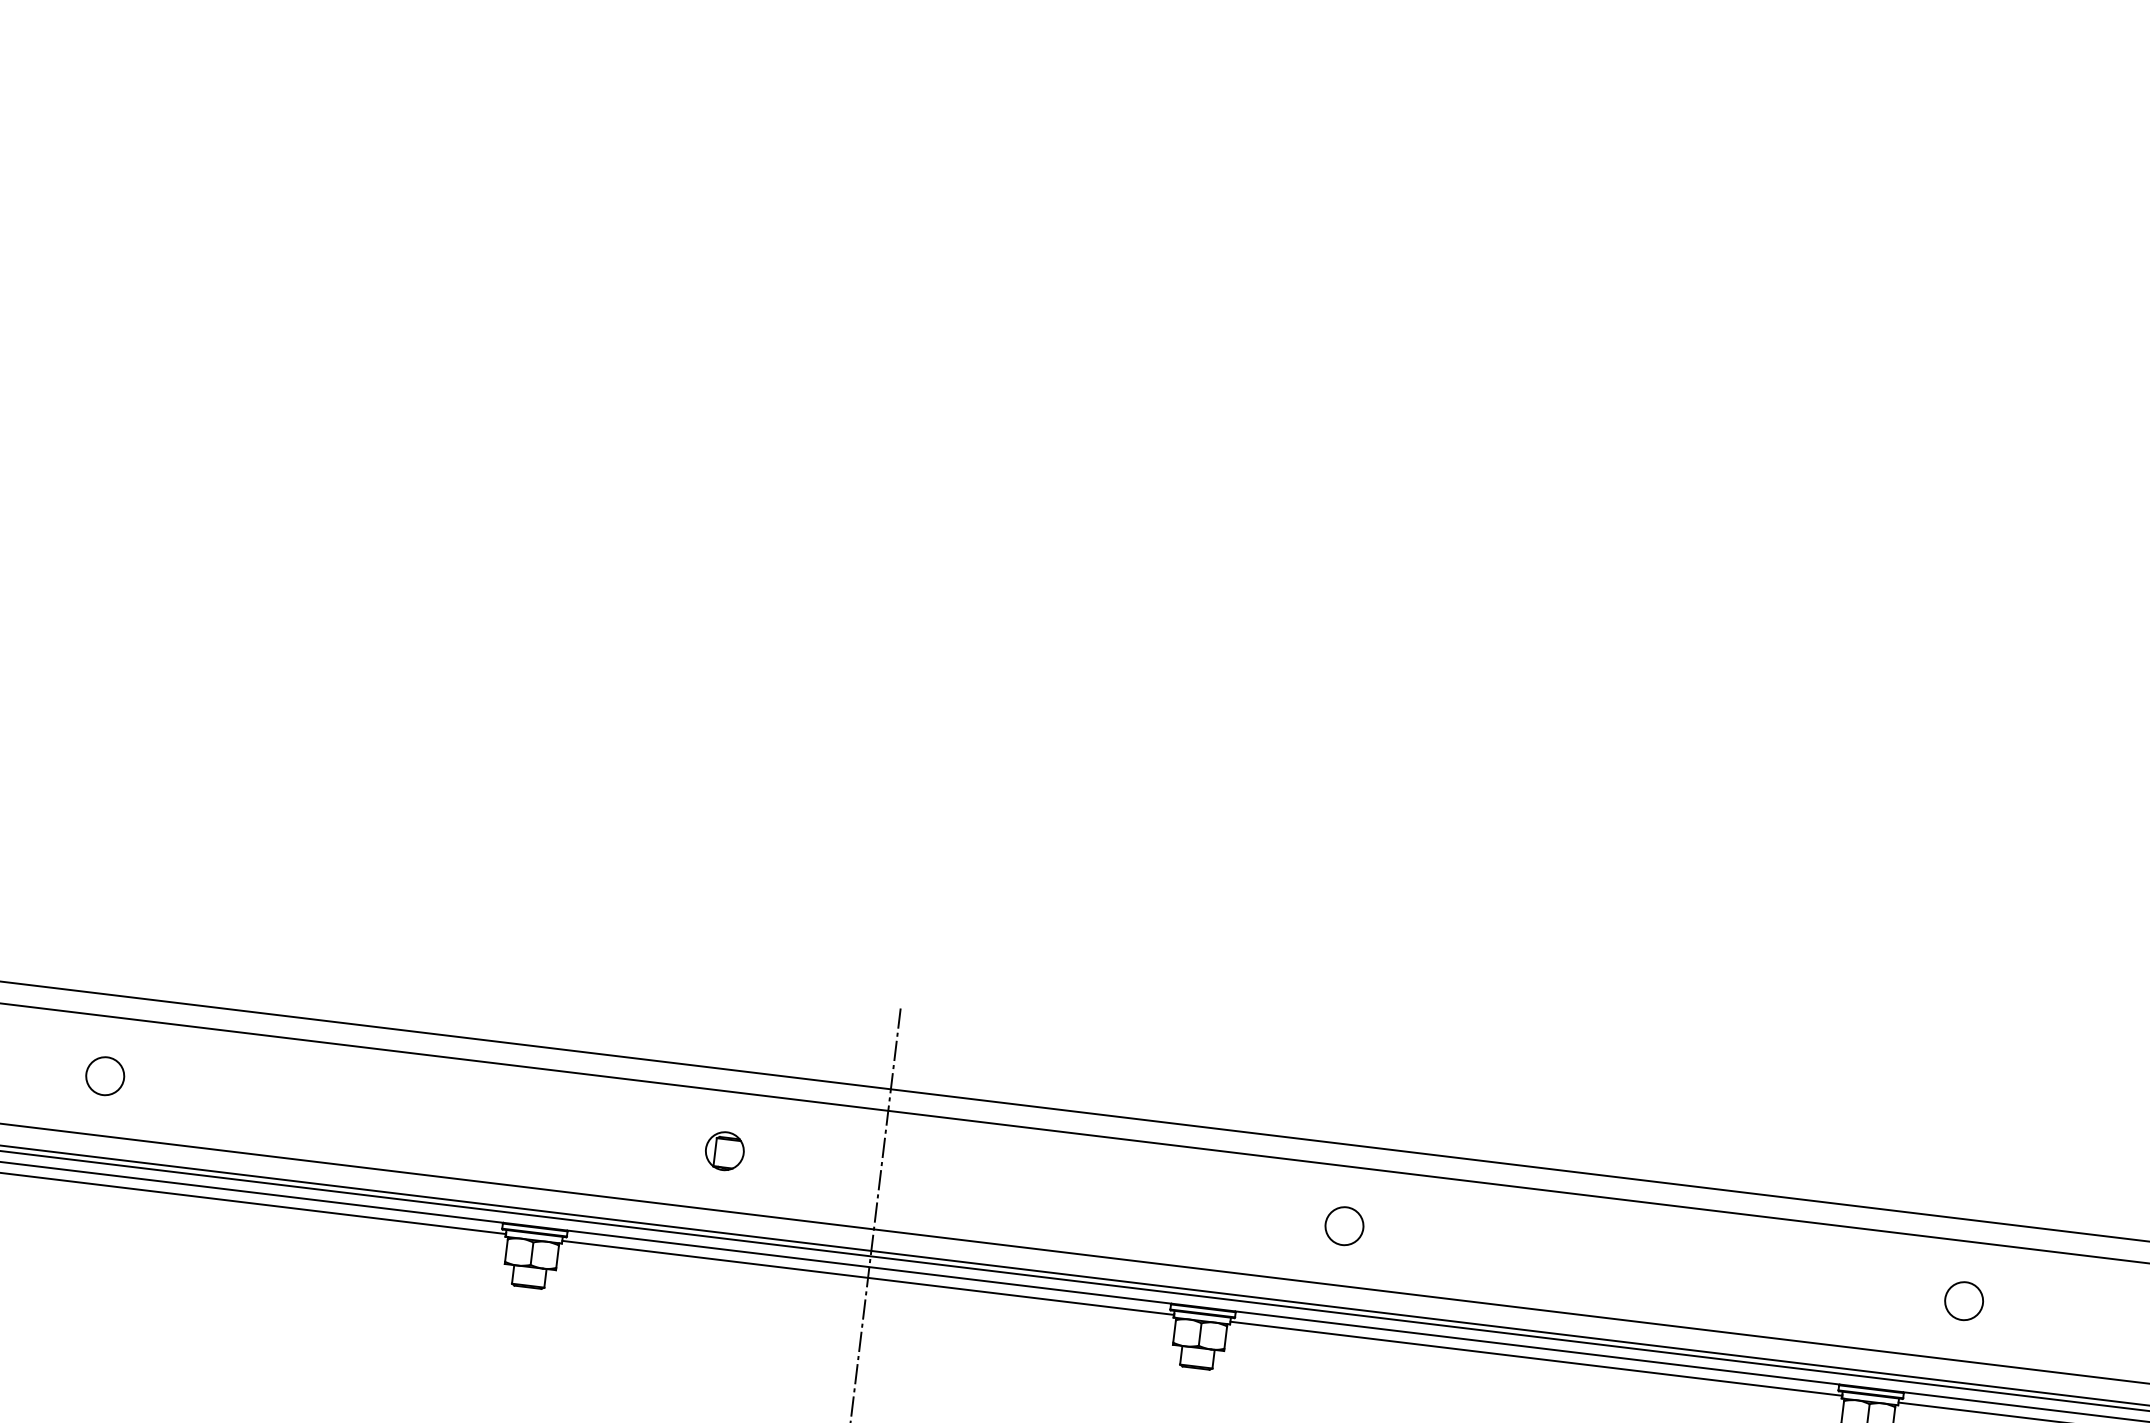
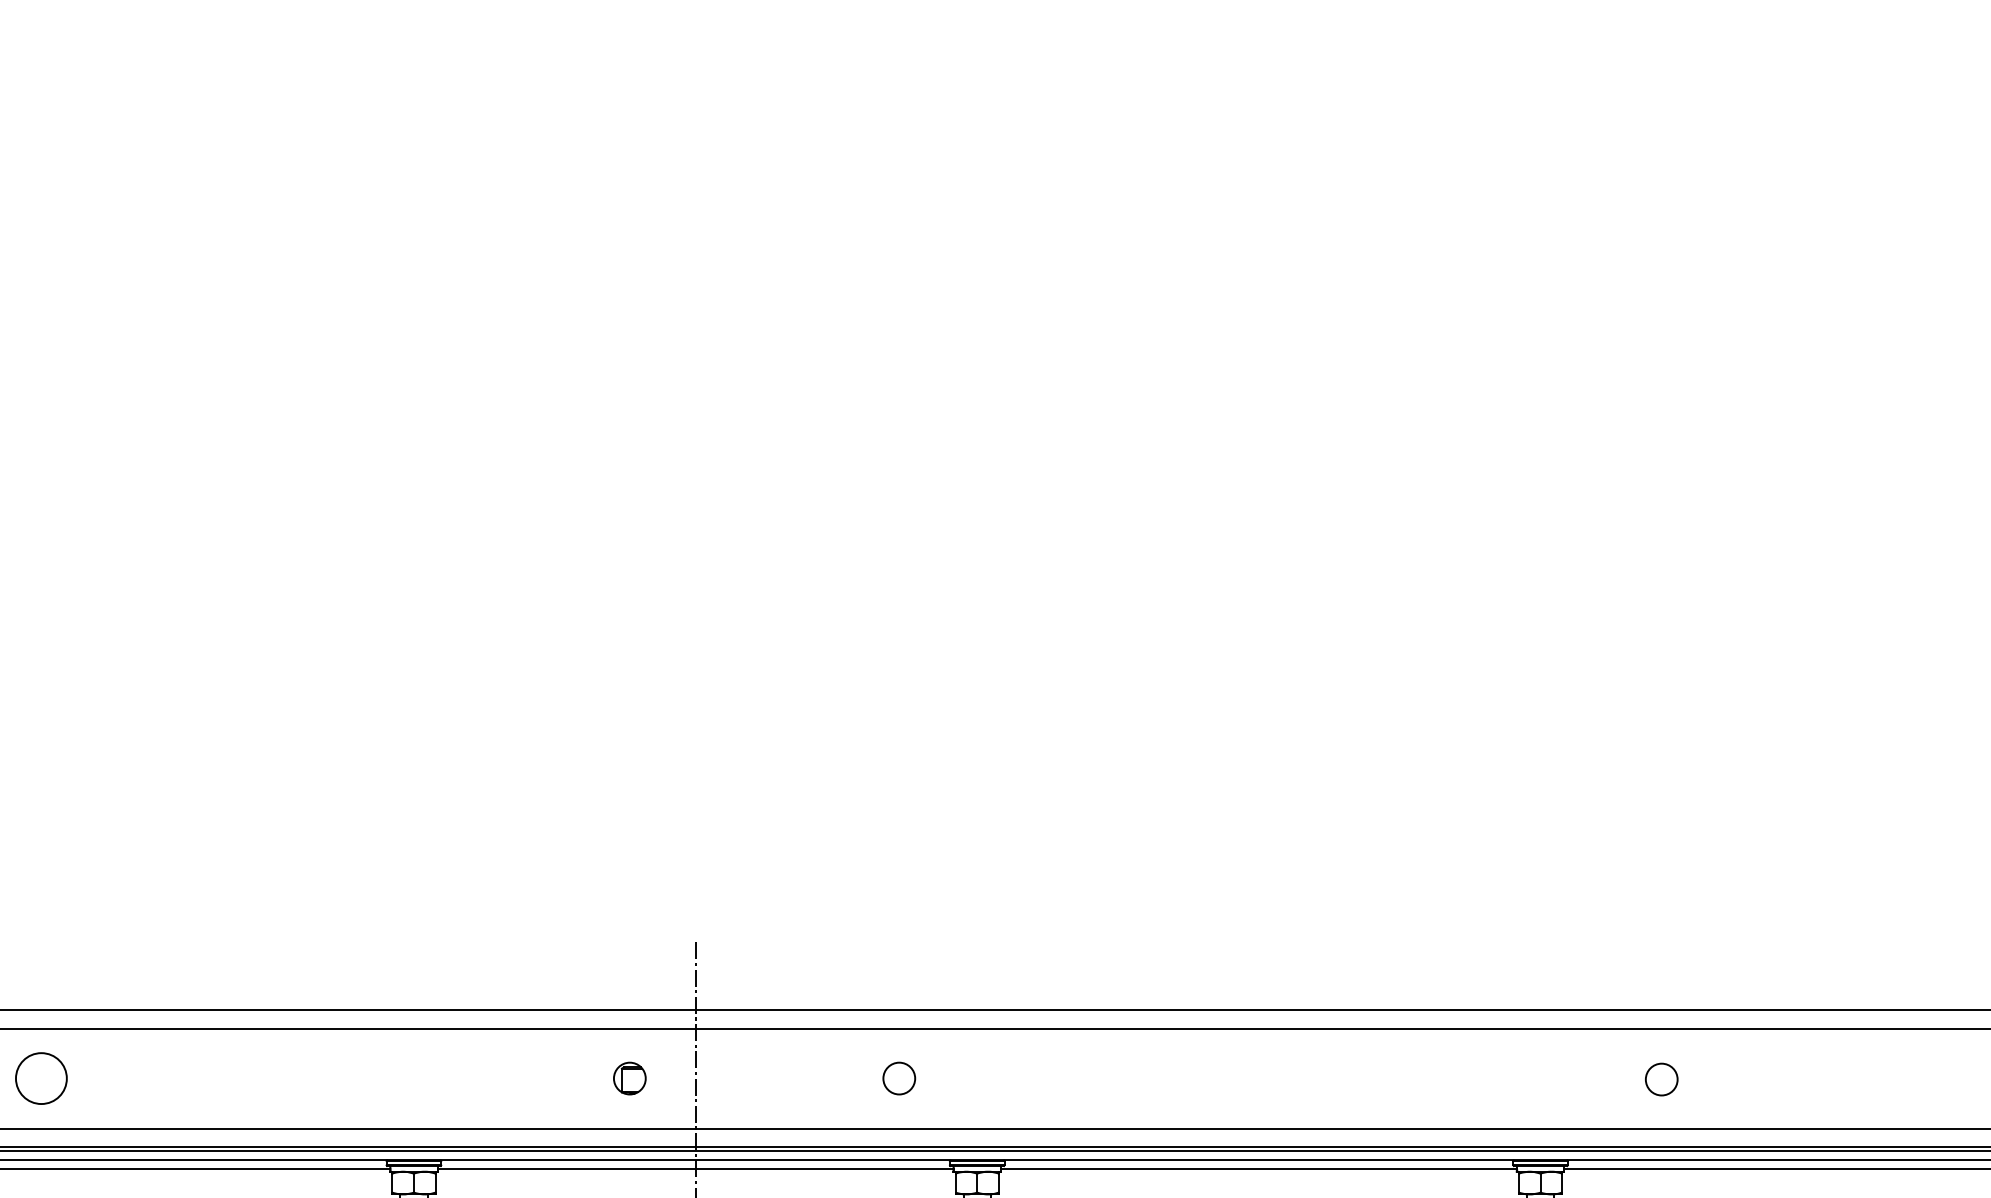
circle: (105, 1076) -> (41, 1078), size x1.6
part: (724, 1151) -> (629, 1078), moved
circle: (1344, 1226) -> (899, 1078), moved
circle: (1963, 1301) -> (1661, 1079), moved

